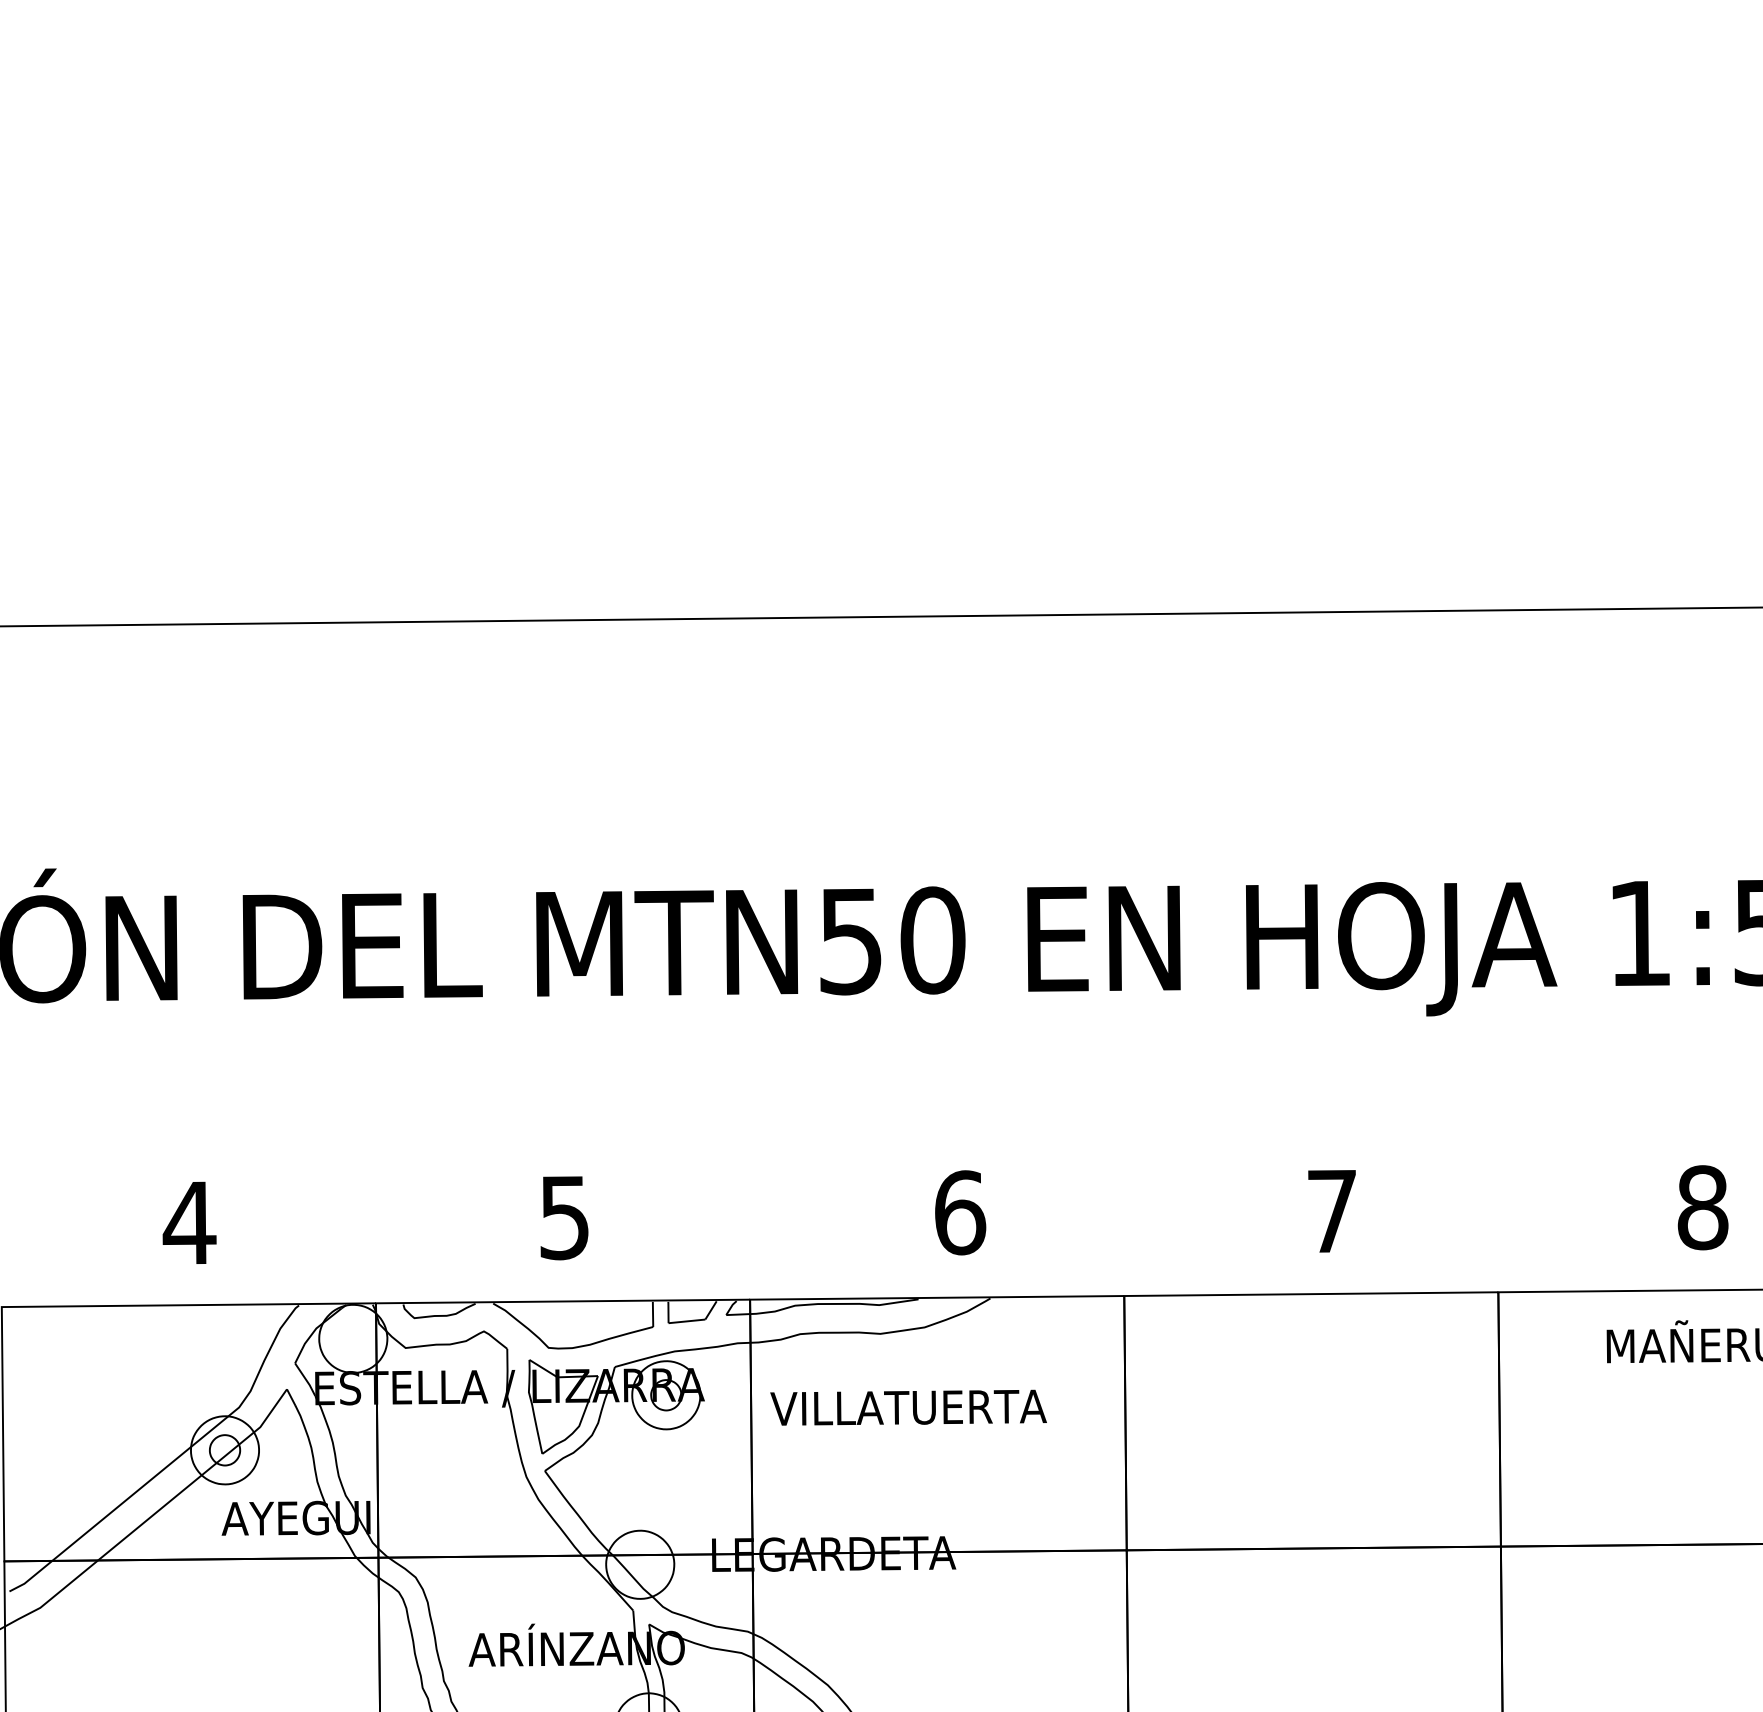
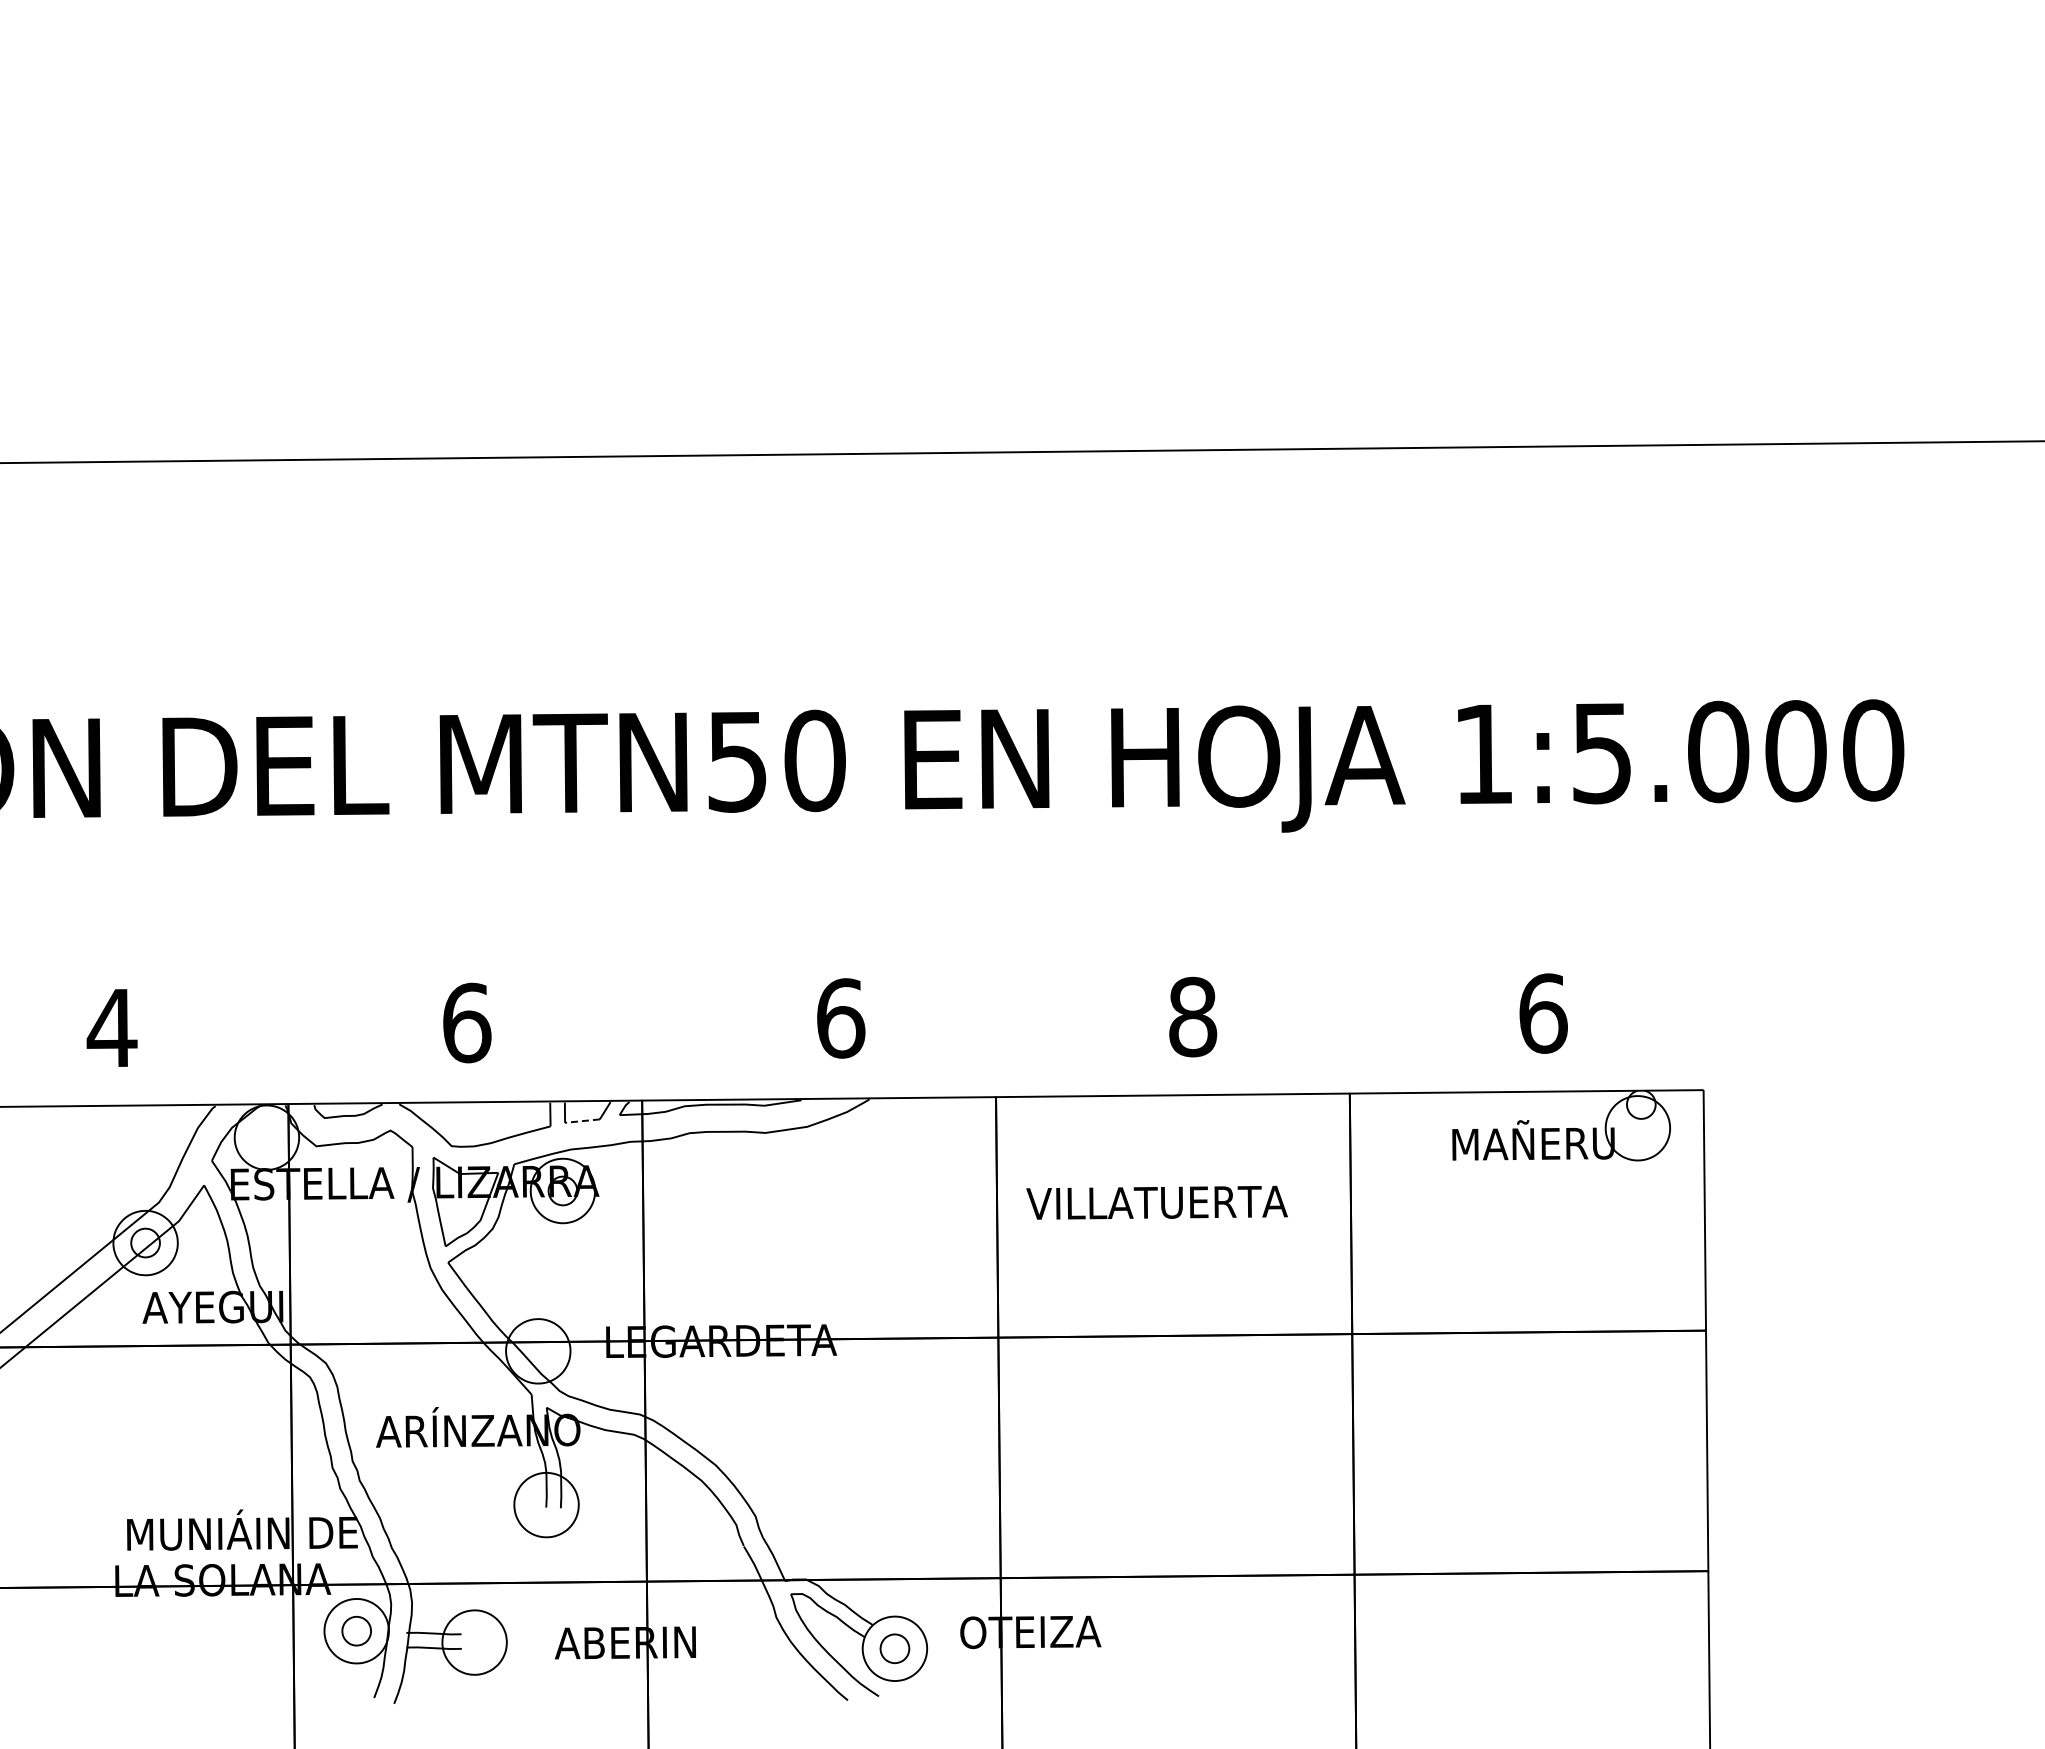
text: (1703, 1207) -> (1543, 1013), 8 -> 6
text: (1333, 1210) -> (1193, 1016), 7 -> 8
text: (565, 1217) -> (467, 1022), 5 -> 6
line: (685, 1321) -> (581, 1121), solid -> dashed
text: (907, 1407) -> (1156, 1202), moved

